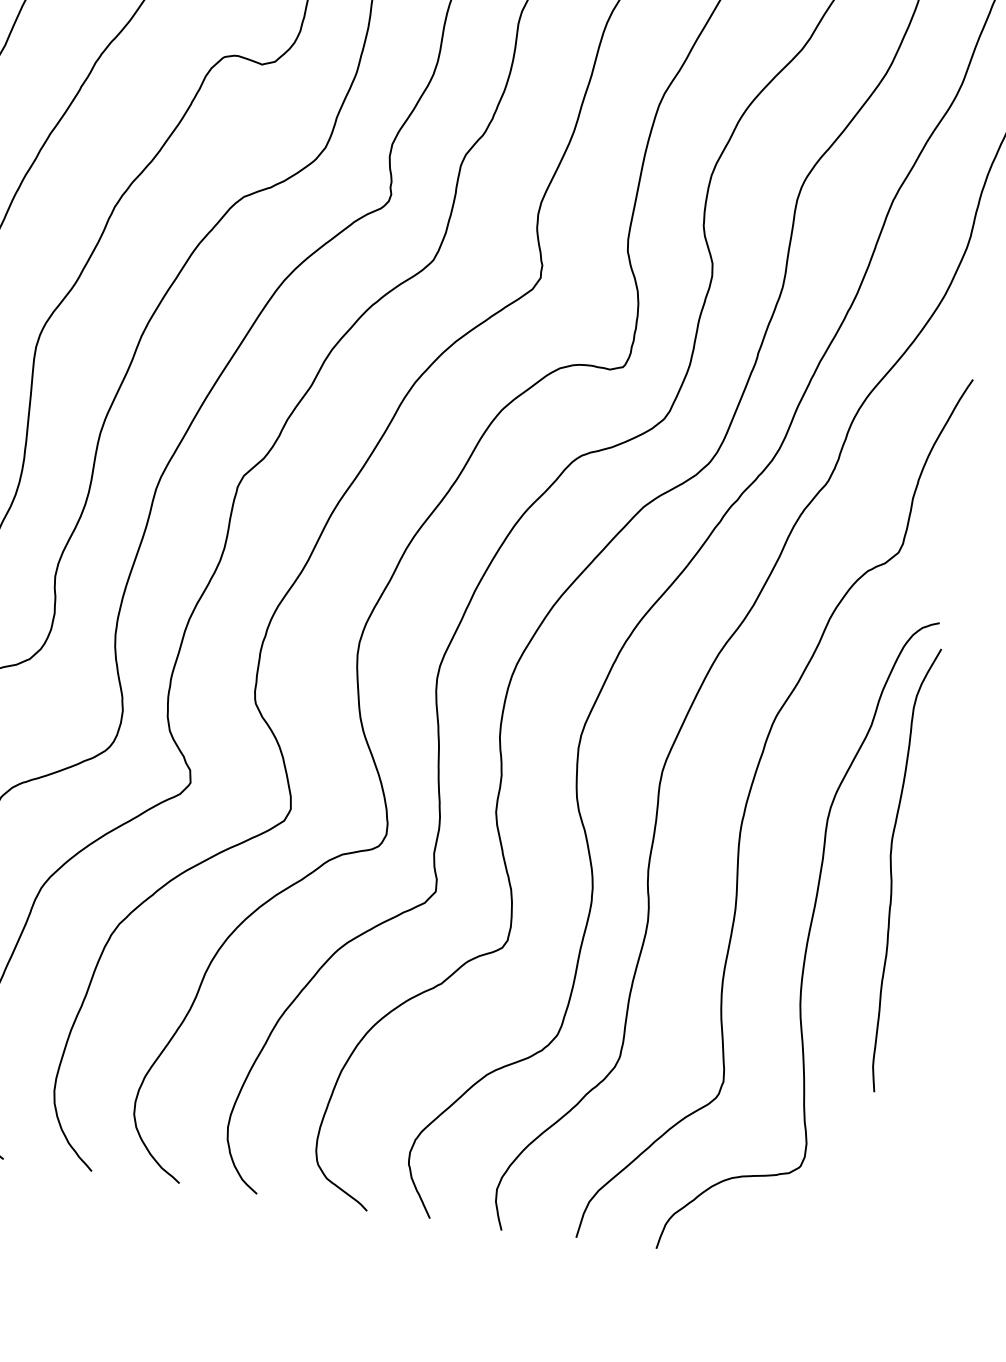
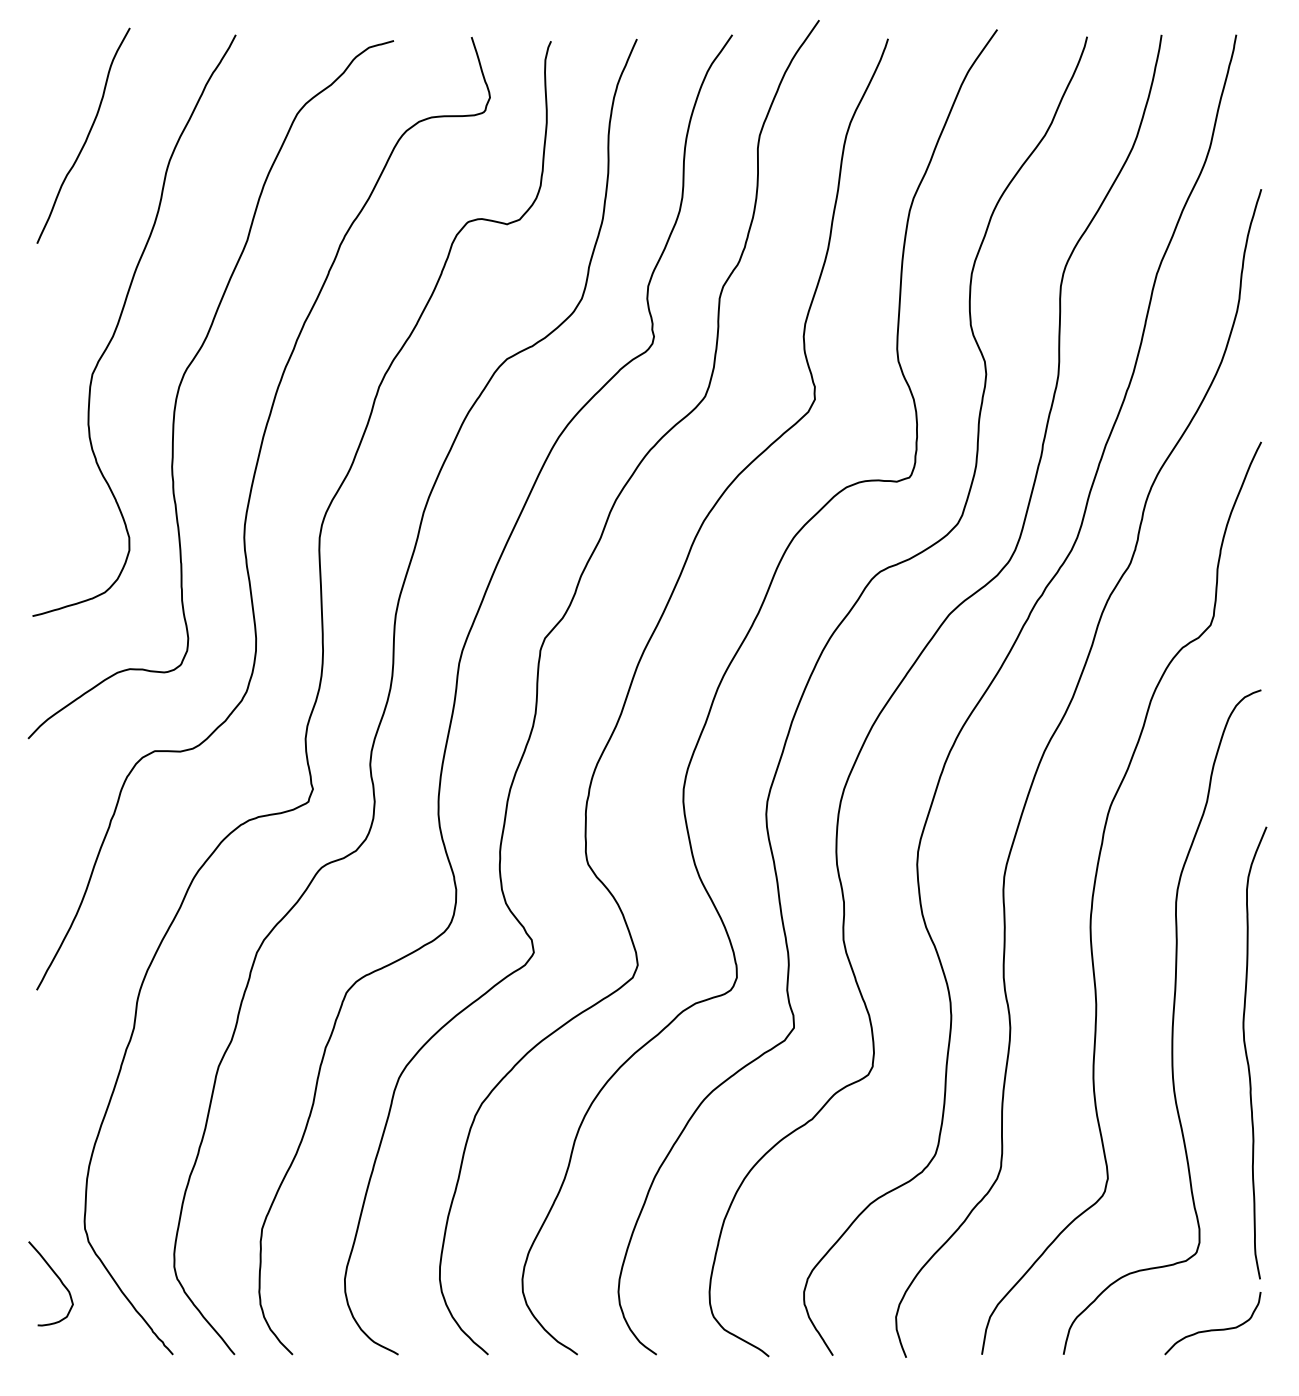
curve: (892, 868) -> (1247, 1053), moved
curve: (805, 1243) -> (1212, 1329), added

